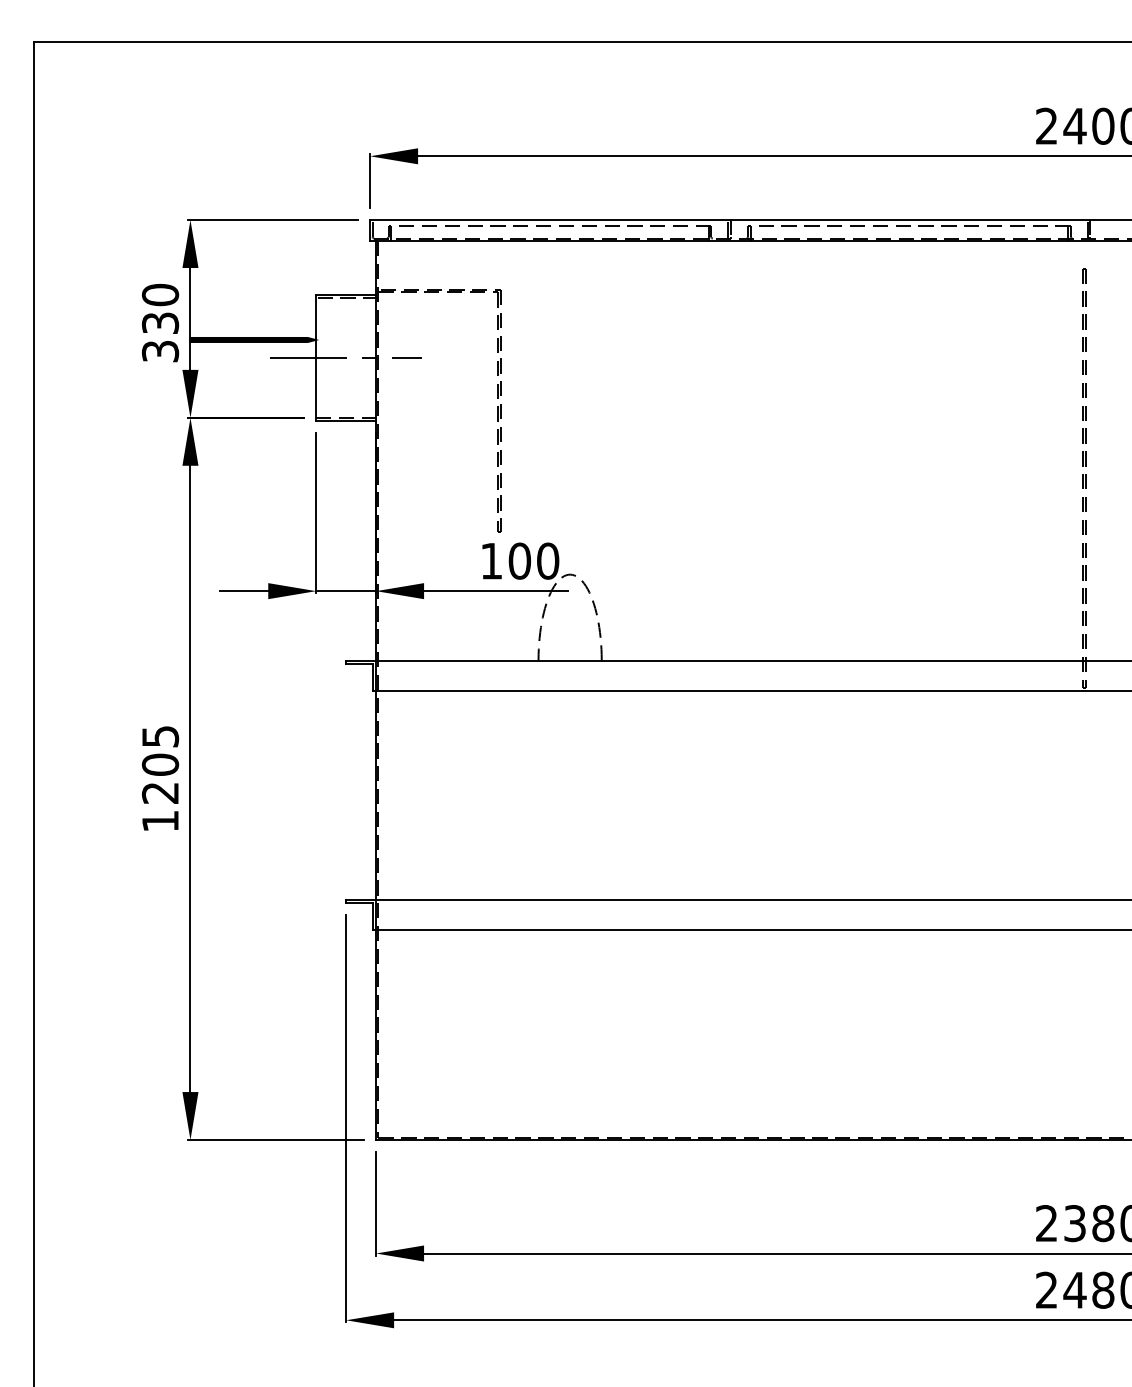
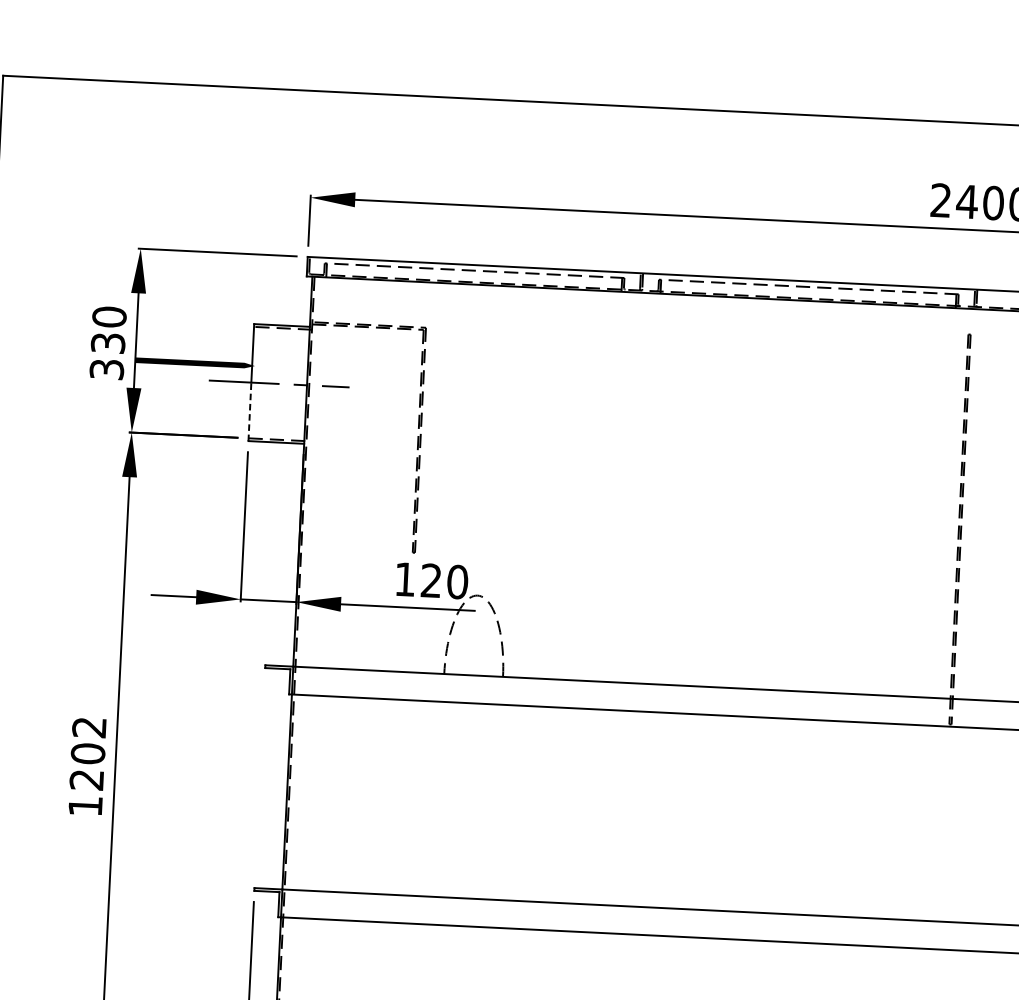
line: (316, 388) -> (250, 411), solid -> dashed
text: (519, 560) -> (431, 580), 100 -> 120
text: (160, 736) -> (89, 727), 1205 -> 1202

